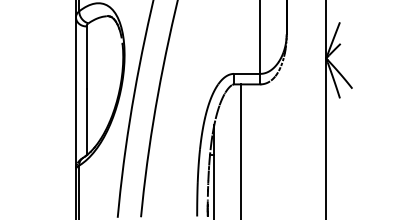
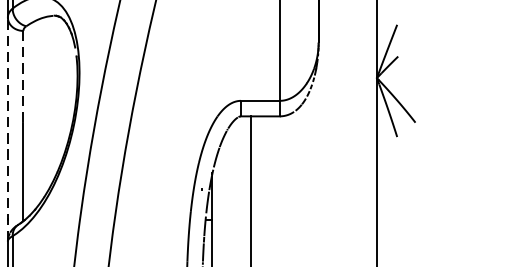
line: (86, 58) -> (23, 78), solid -> dashed
line: (76, 93) -> (8, 129), solid -> dashed

